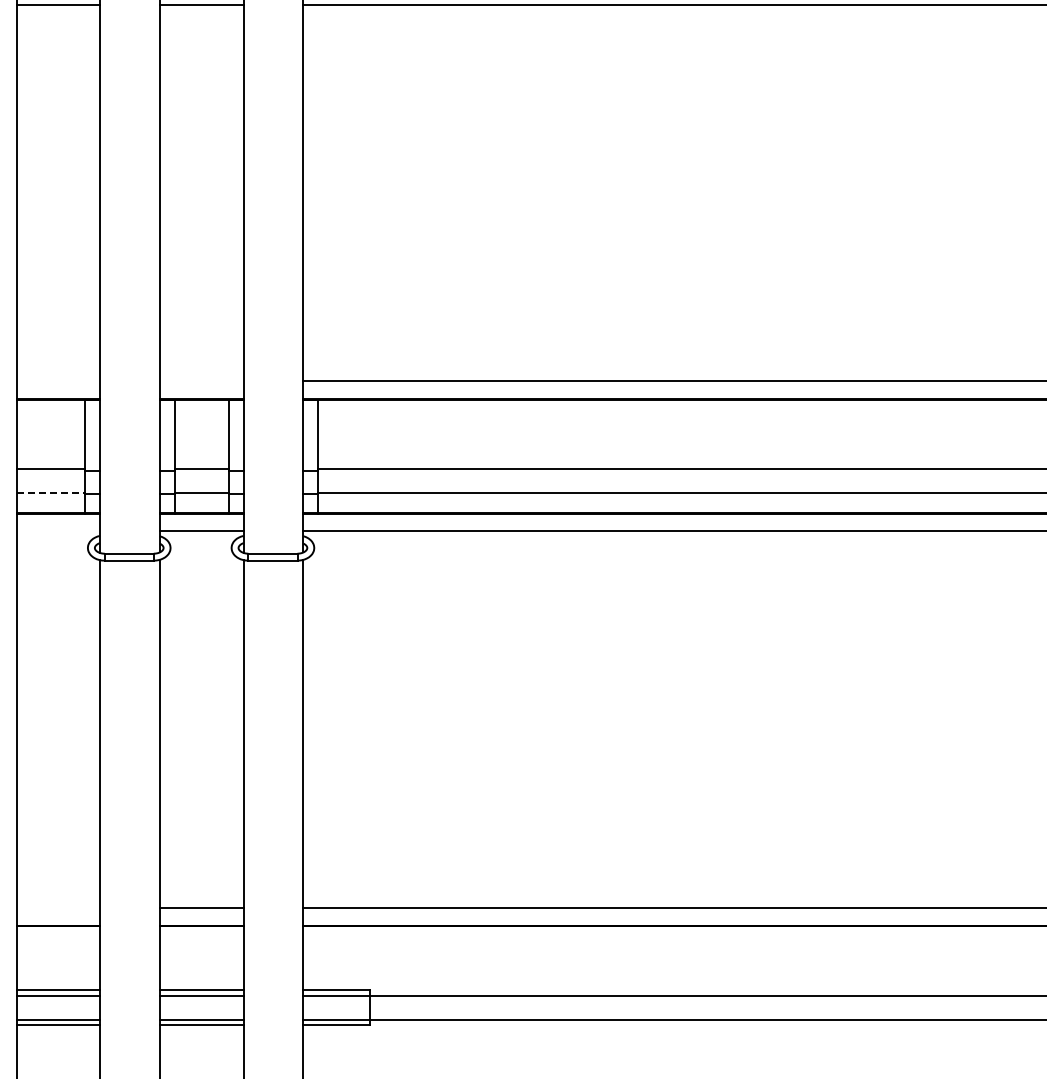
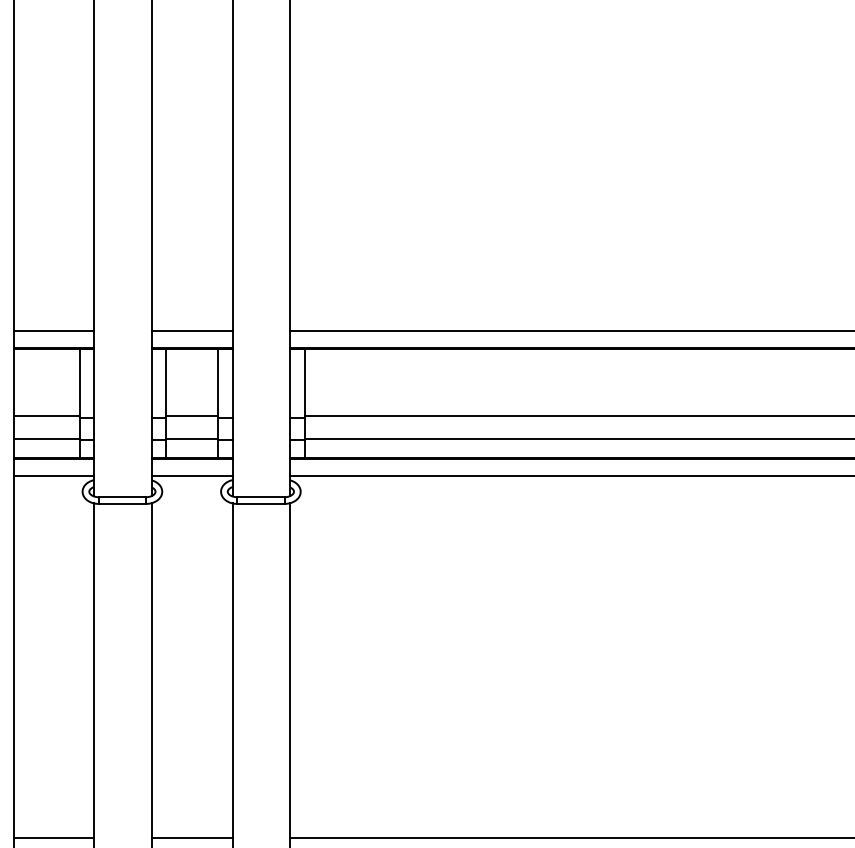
line: (57, 381) -> (53, 331), added
line: (201, 381) -> (192, 331), added
line: (51, 493) -> (47, 439), dashed -> solid
line: (57, 531) -> (53, 475), added
line: (57, 907) -> (53, 838), added

